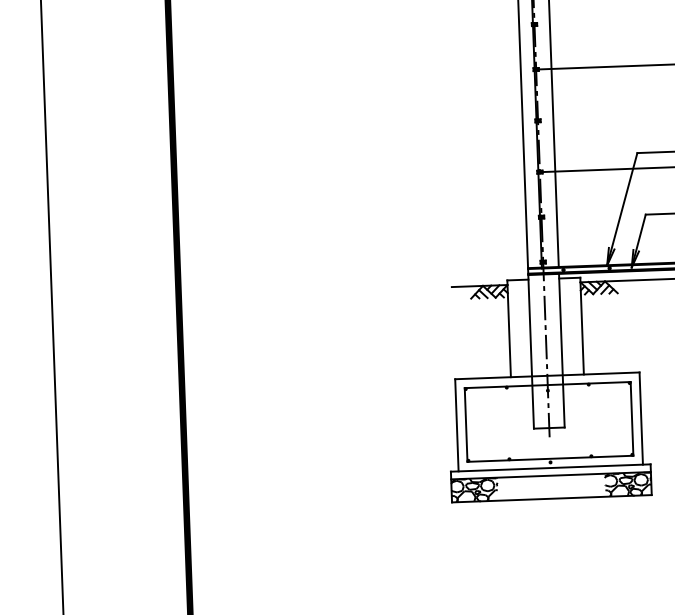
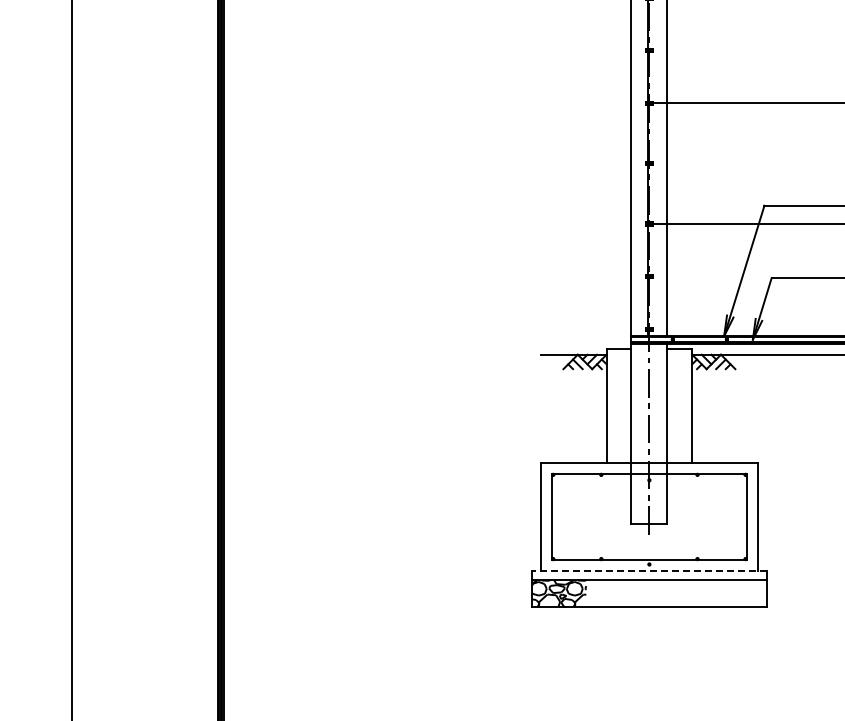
line: (549, 468) -> (648, 571), solid -> dashed
hatch: (628, 484) -> (739, 593), removed

